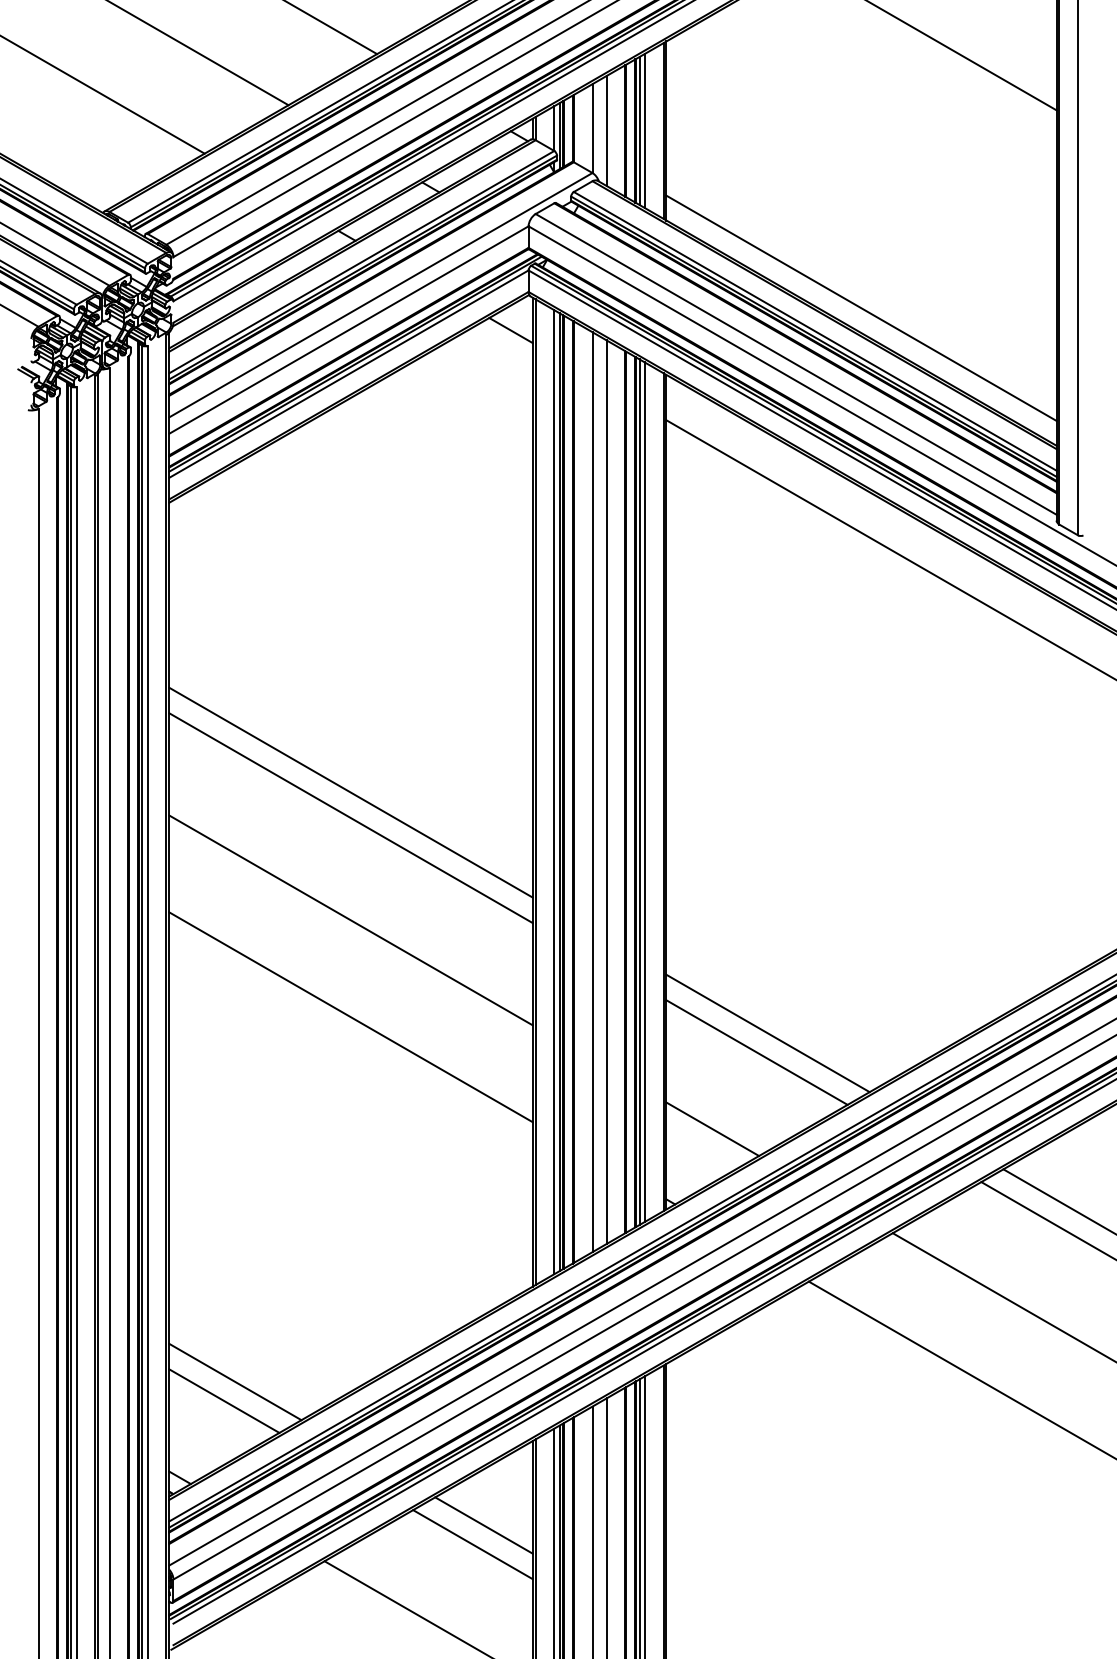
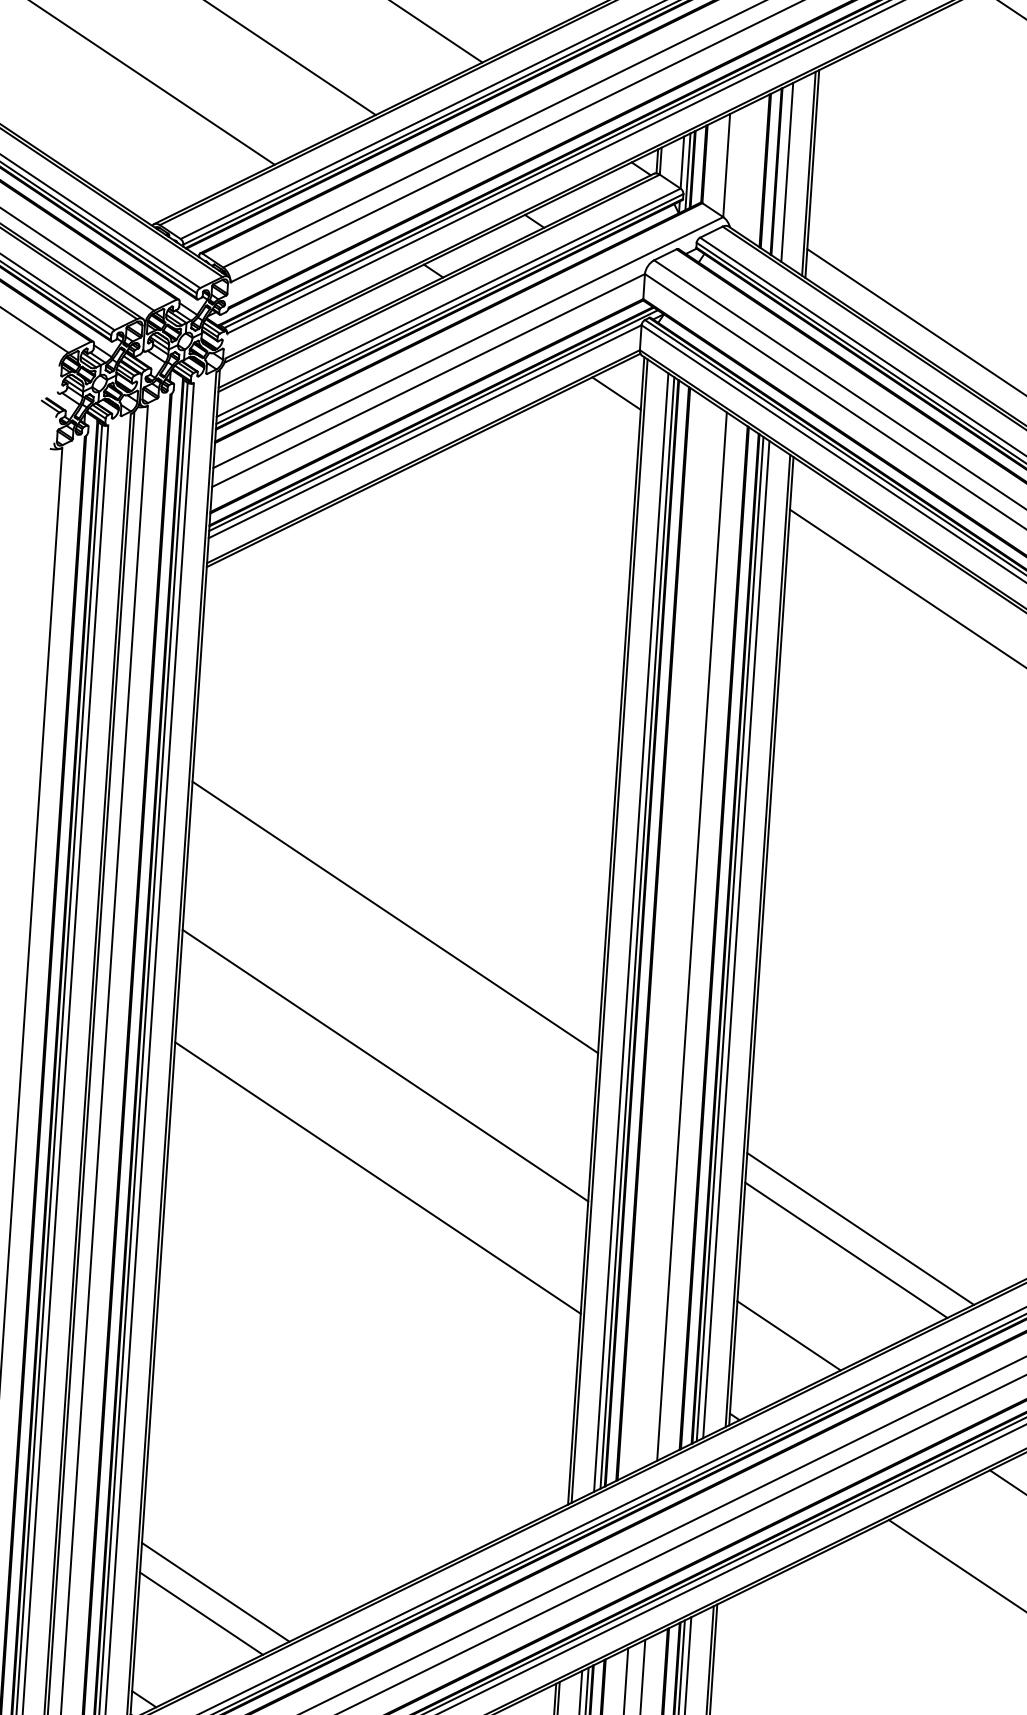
line: (606, 130) -> (742, 168), removed
line: (639, 131) -> (780, 172), removed
line: (592, 792) -> (675, 935), removed
line: (350, 818) -> (392, 947), removed

